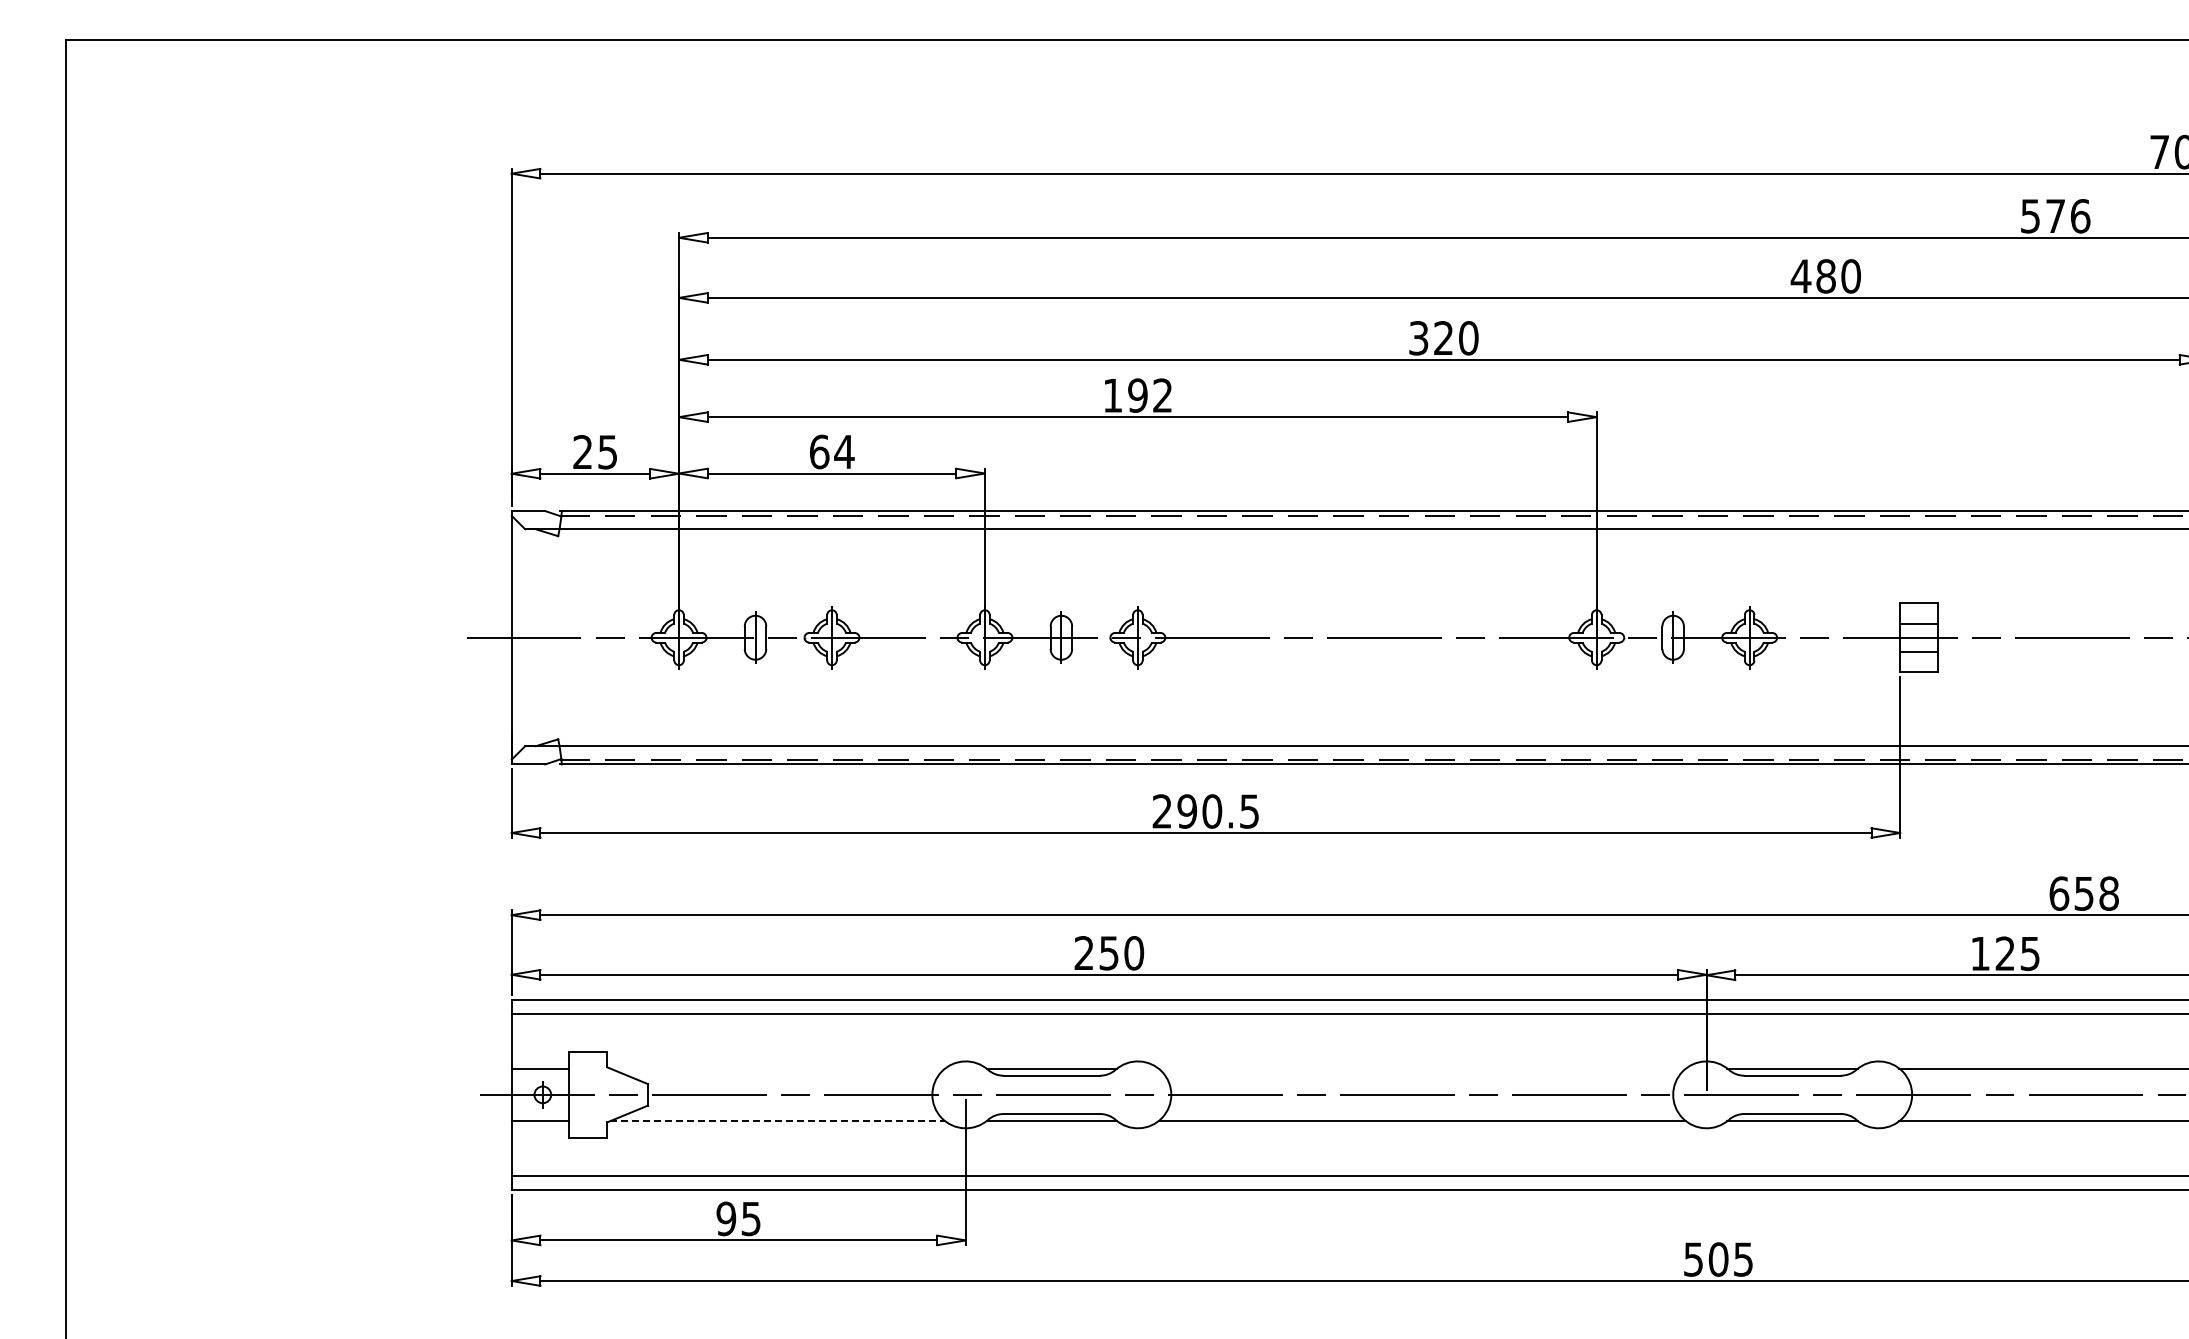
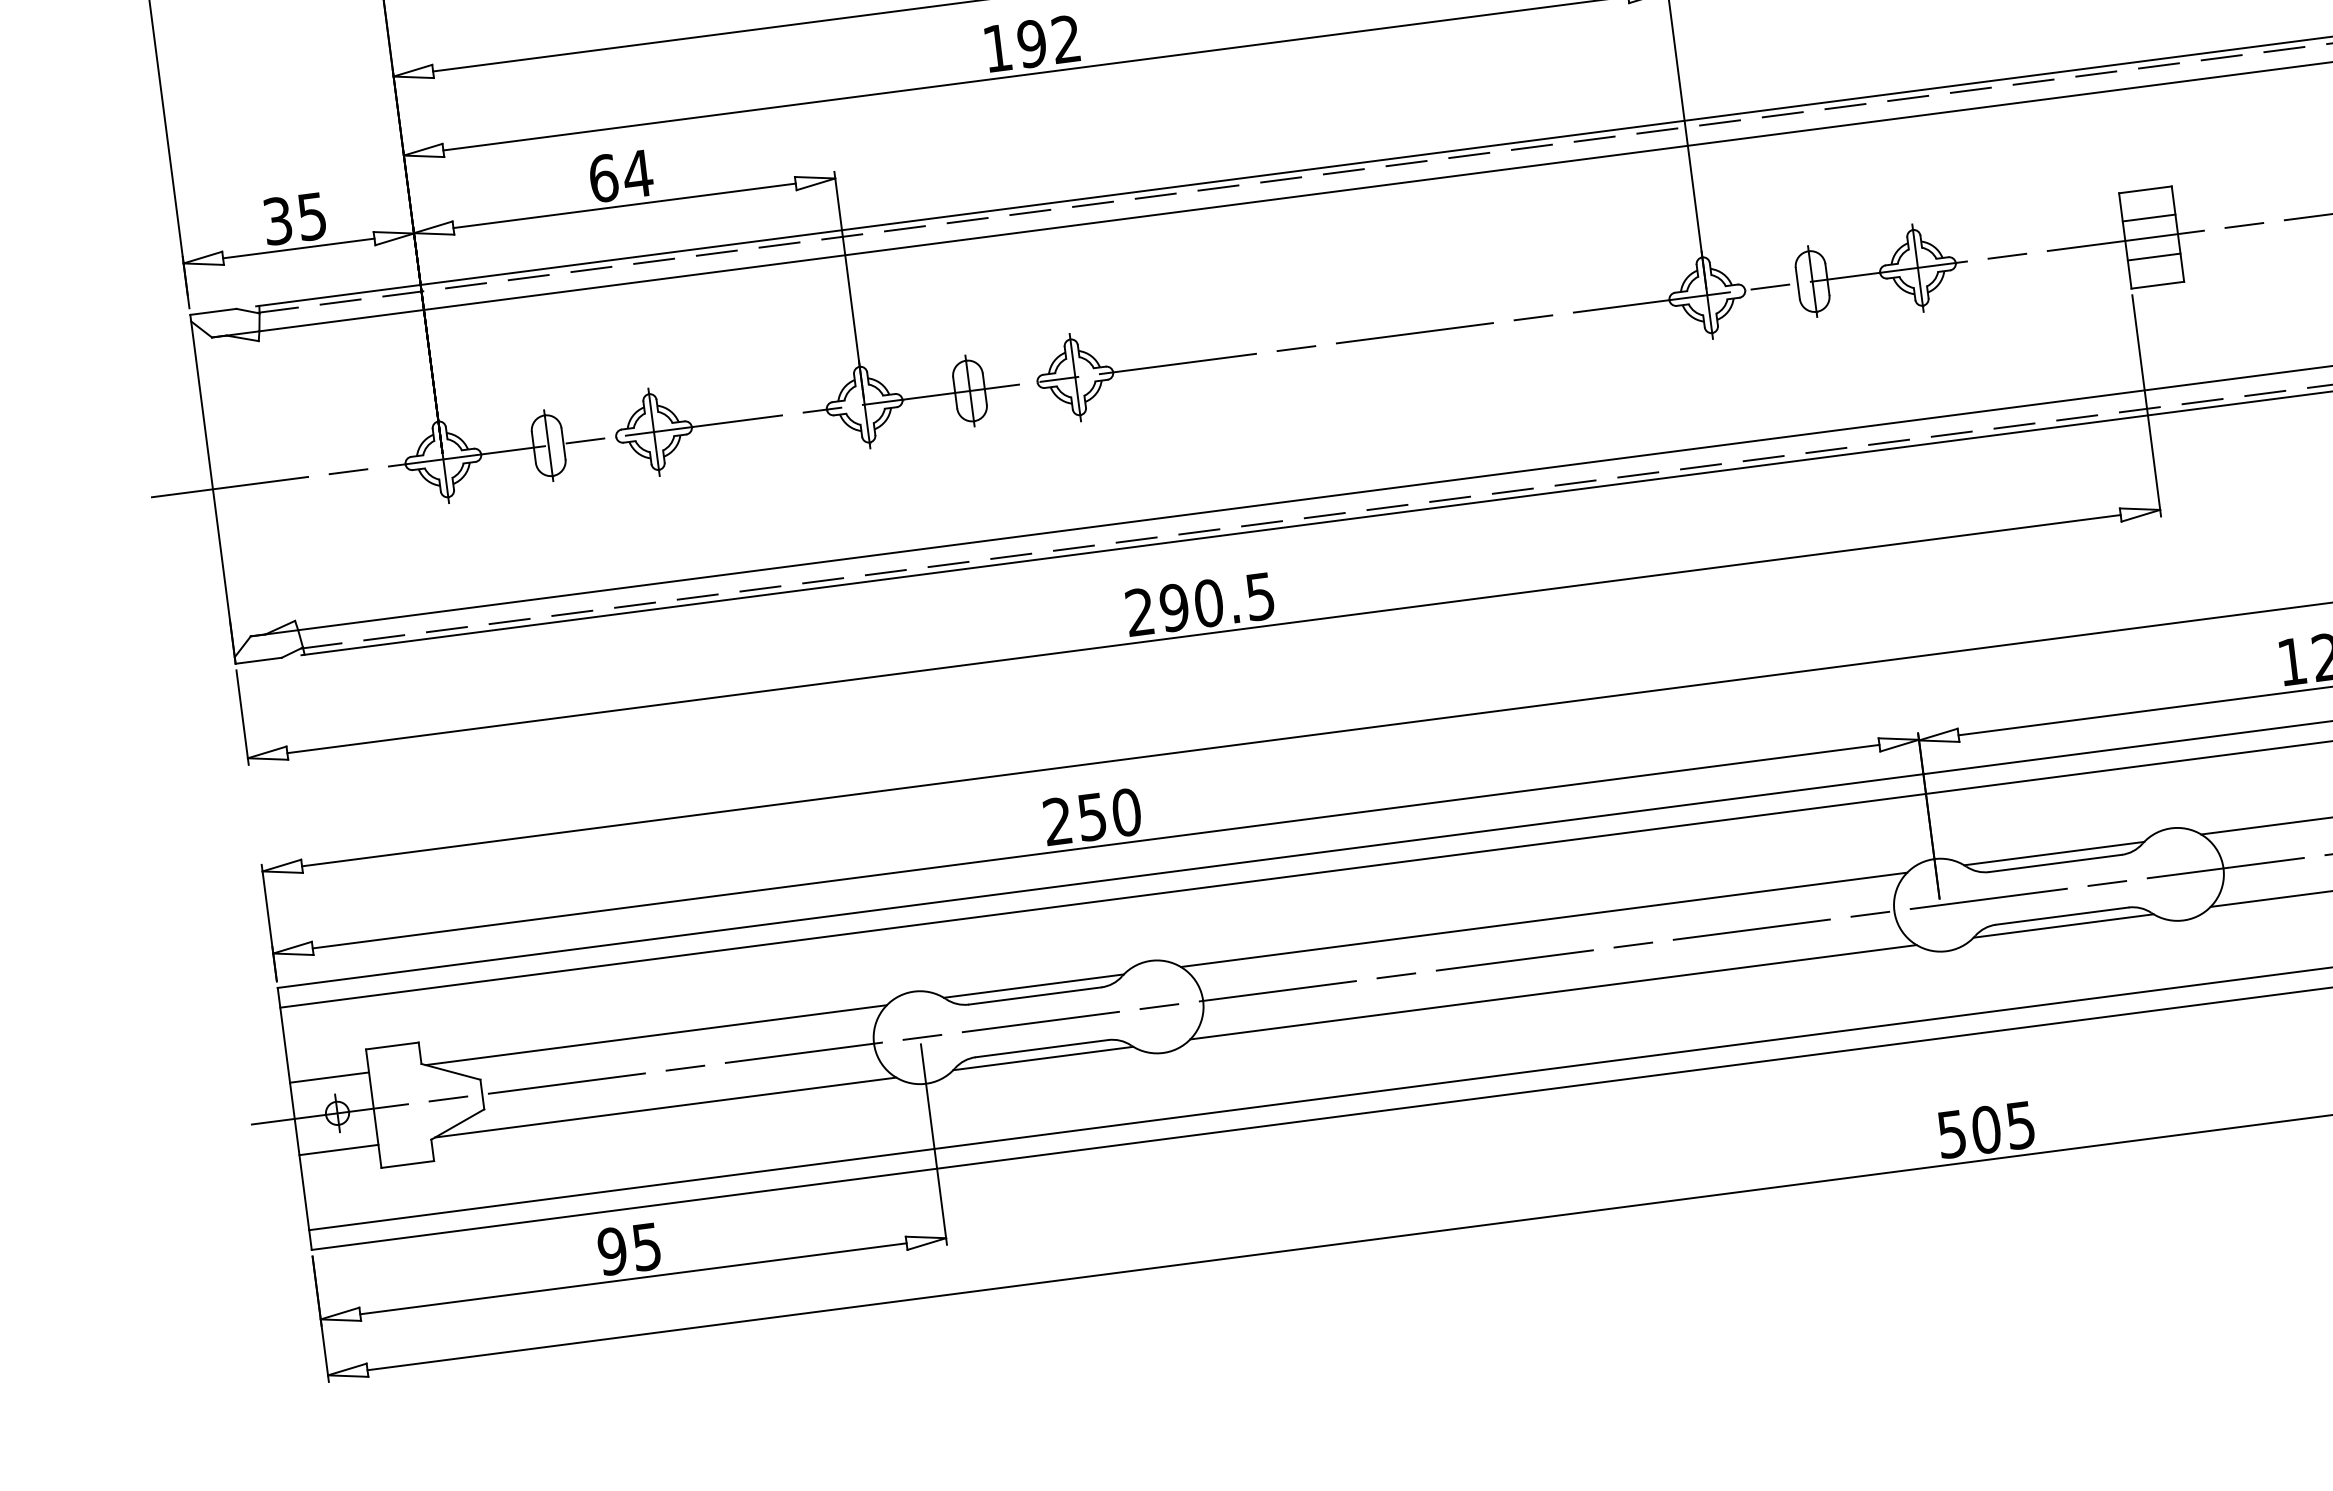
text: (582, 452) -> (277, 221), 25 -> 35
line: (777, 1068) -> (656, 1035), added
line: (1421, 1068) -> (1543, 919), added
line: (778, 1121) -> (666, 1107), dashed -> solid

